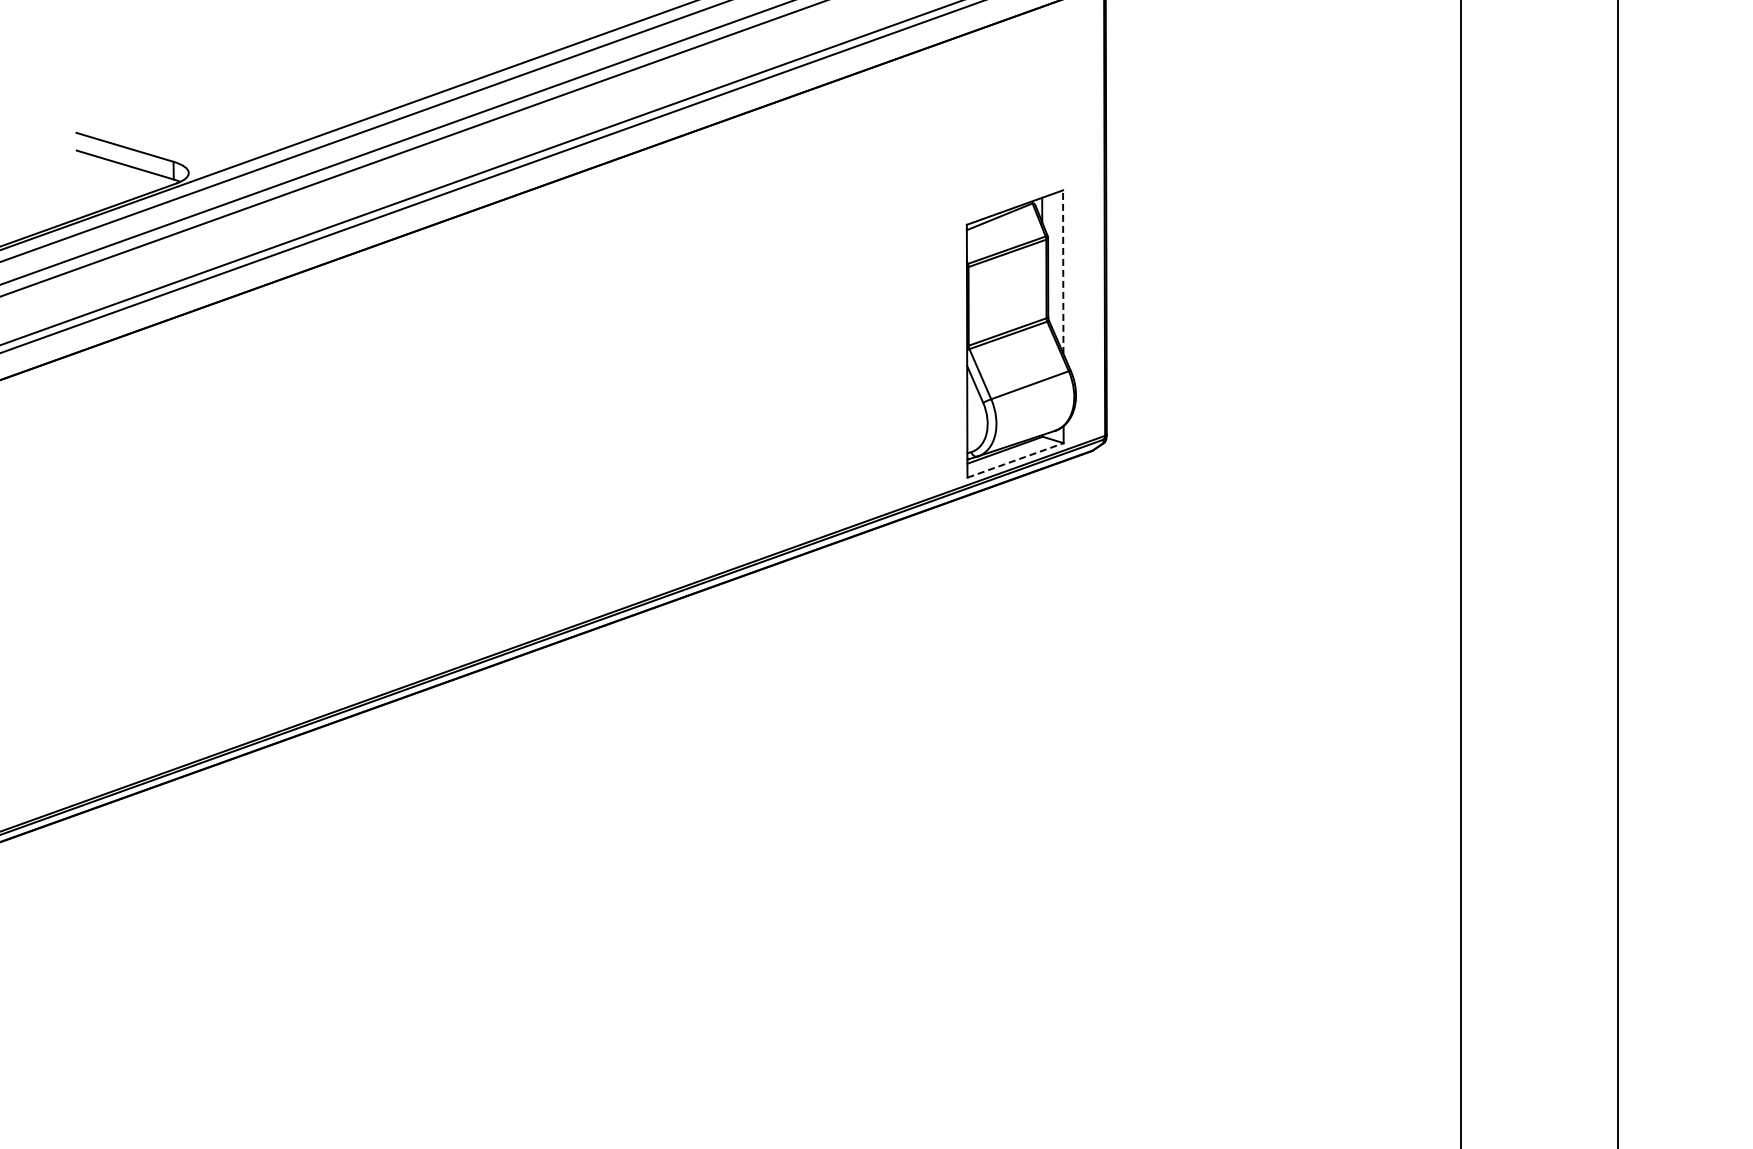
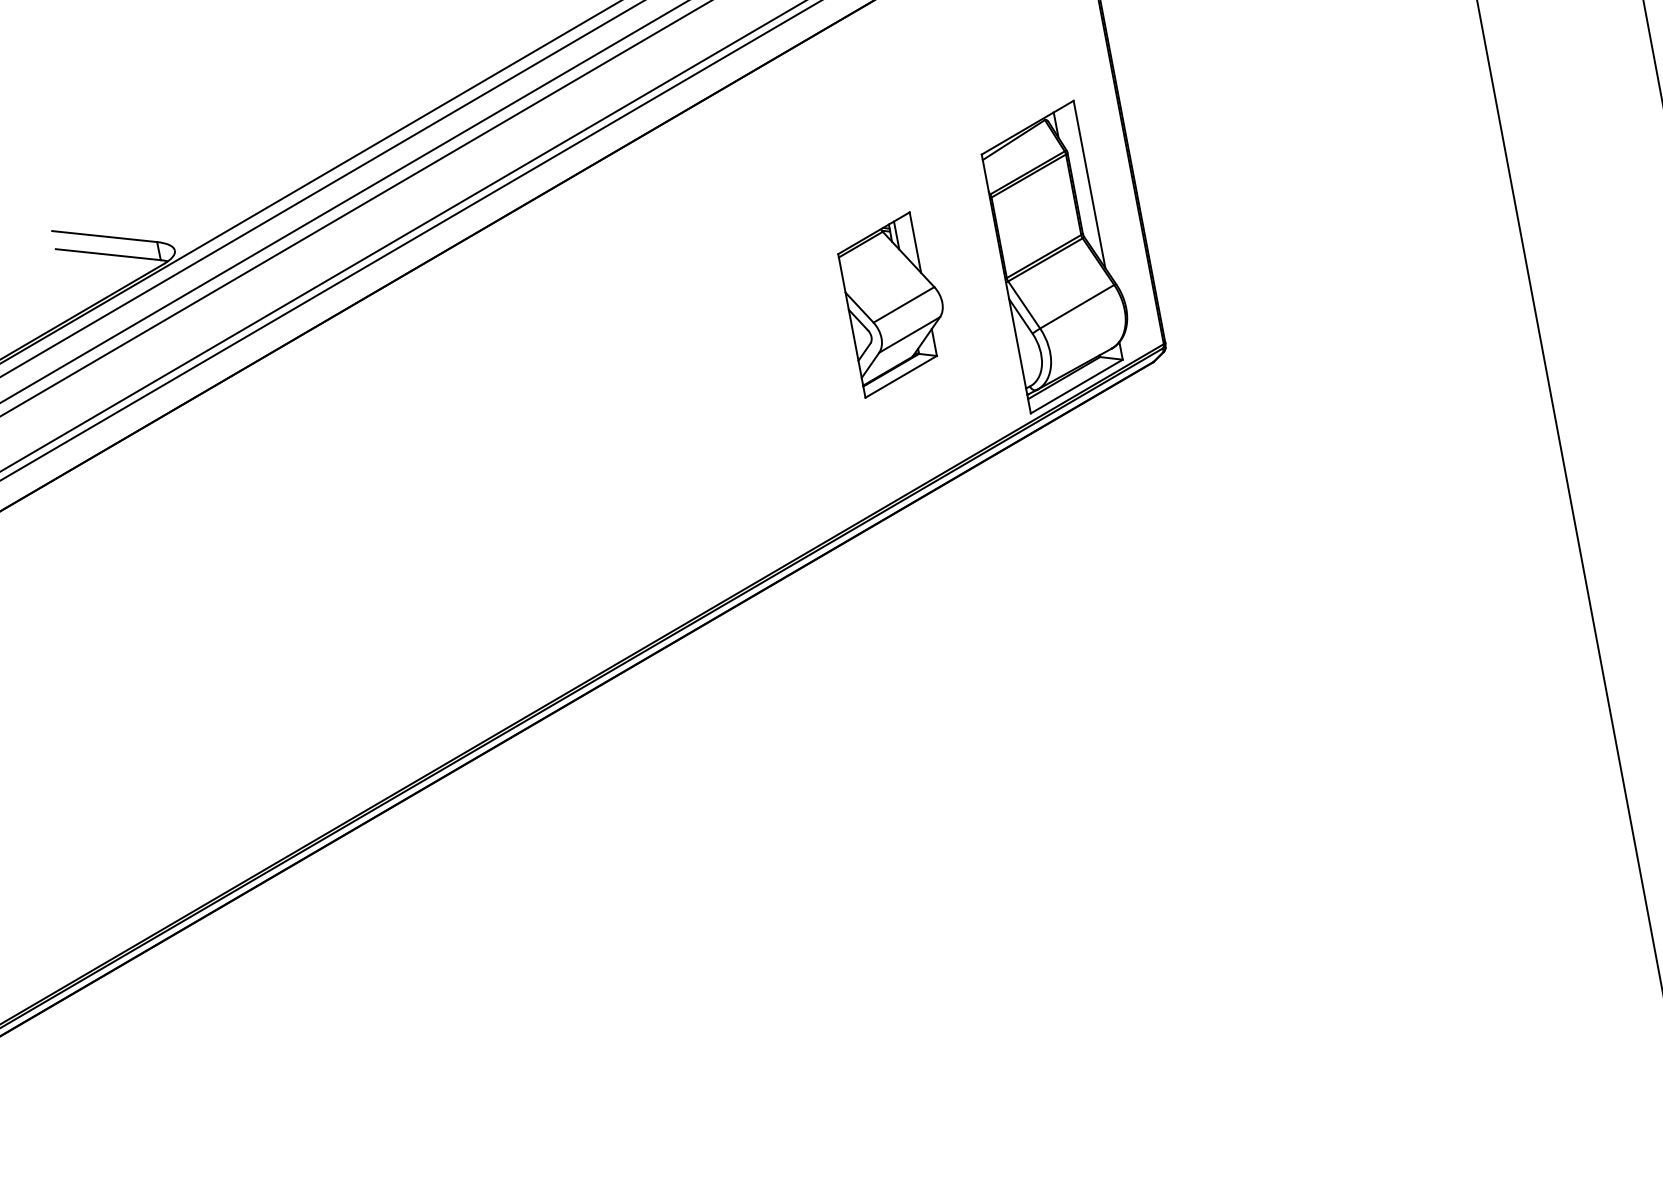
line: (1063, 272) -> (1089, 184), dashed -> solid
part: (858, 349) -> (894, 303), added
line: (1016, 460) -> (1077, 386), dashed -> solid

